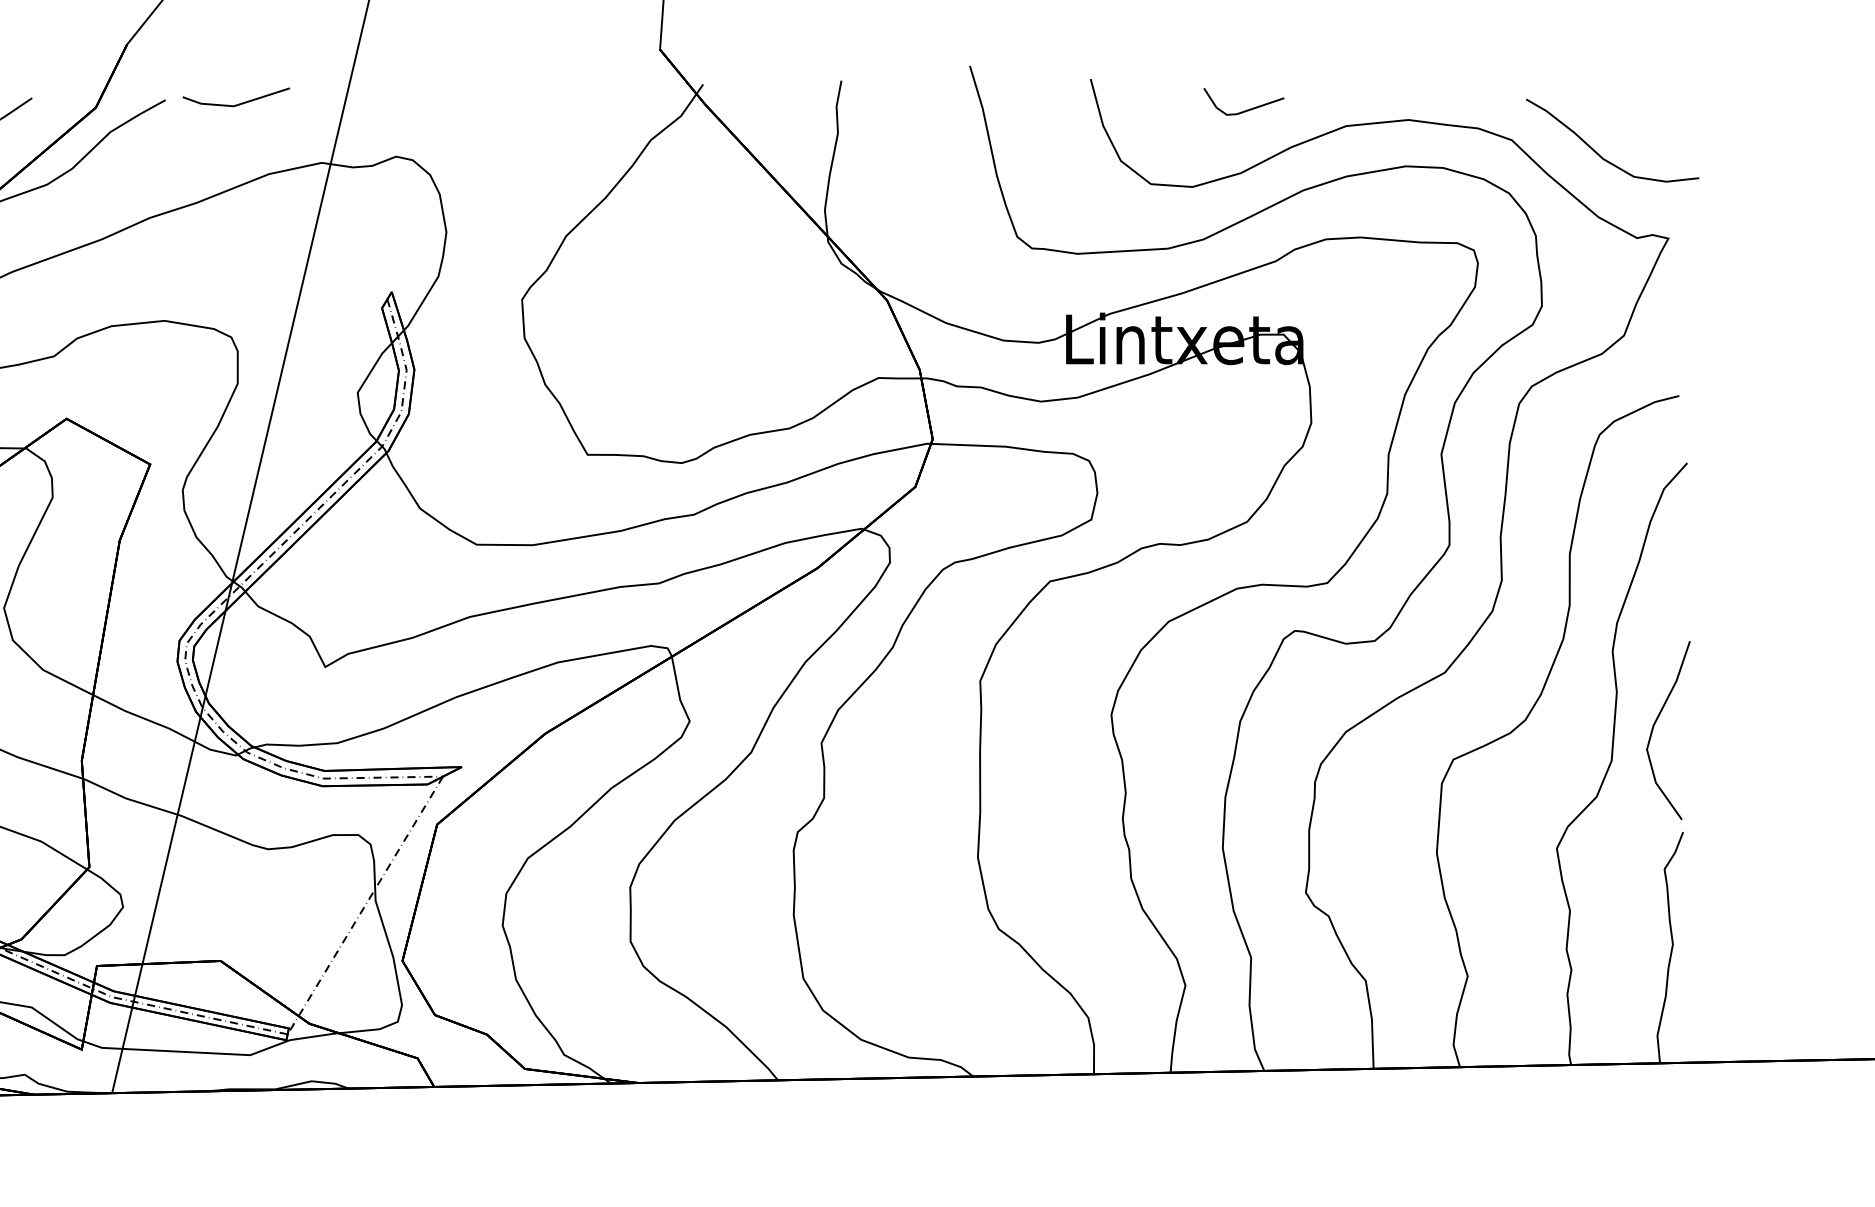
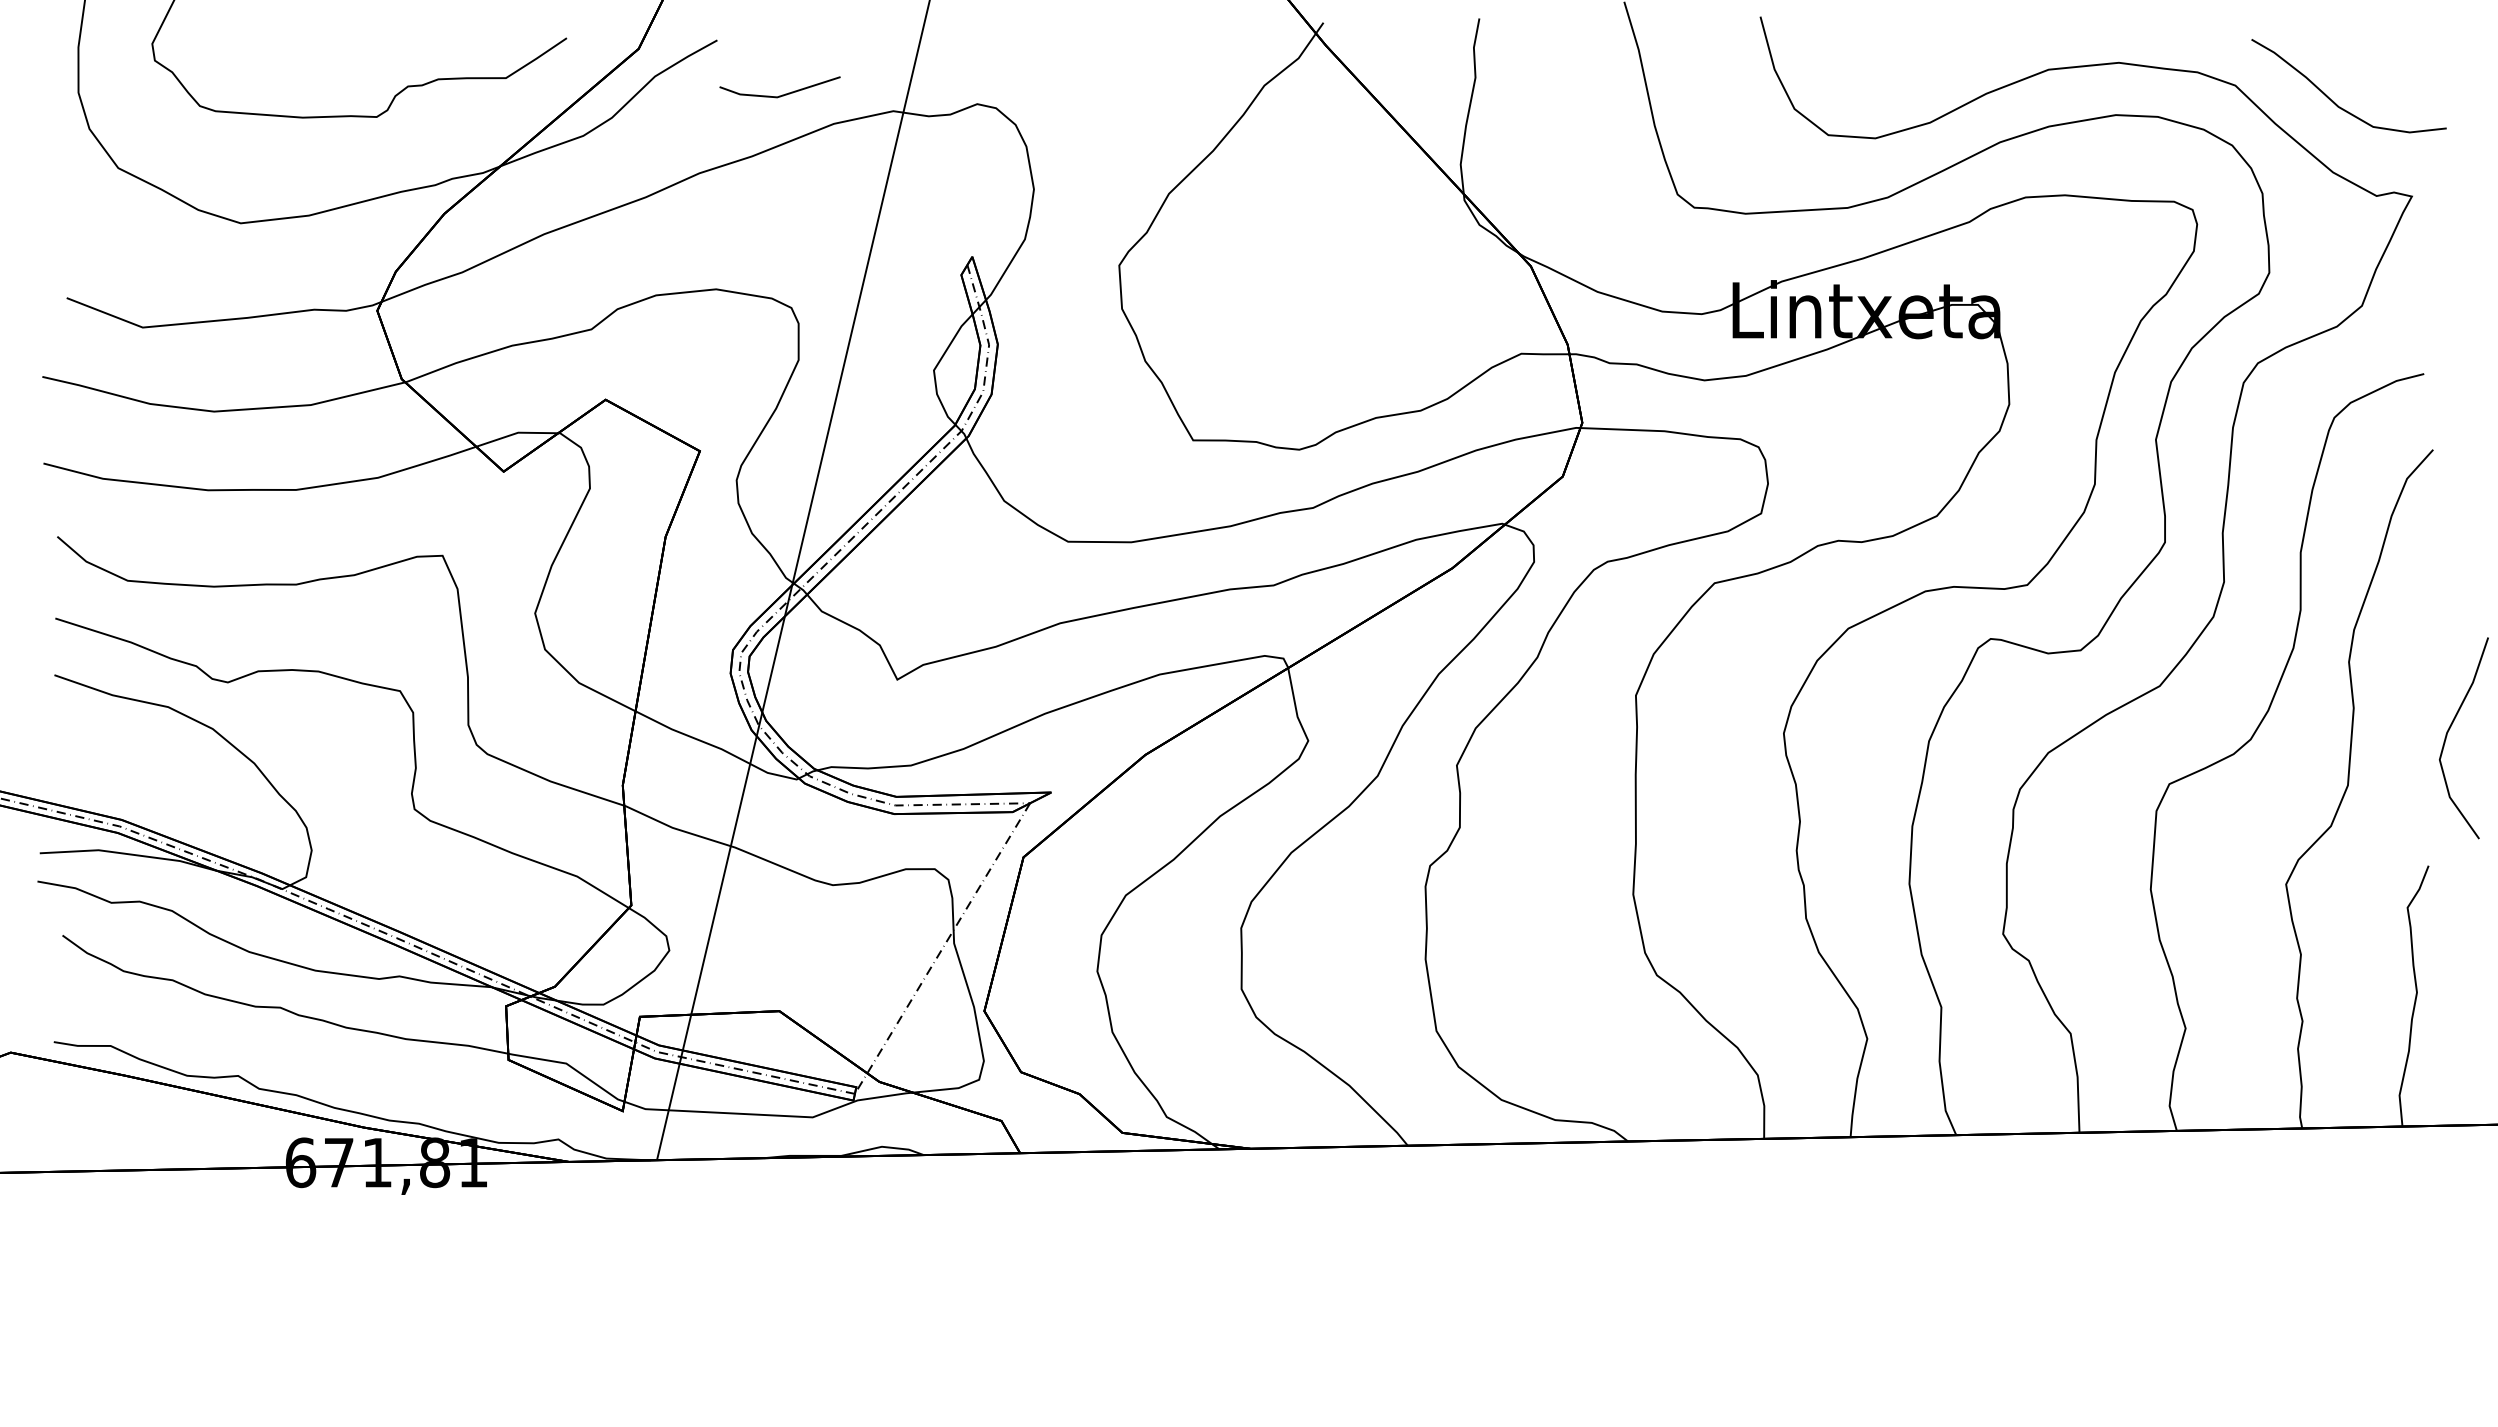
line: (238, 103) -> (782, 94), moved
line: (1245, 109) -> (1935, 51), removed
curve: (1655, 723) -> (2449, 730), moved

